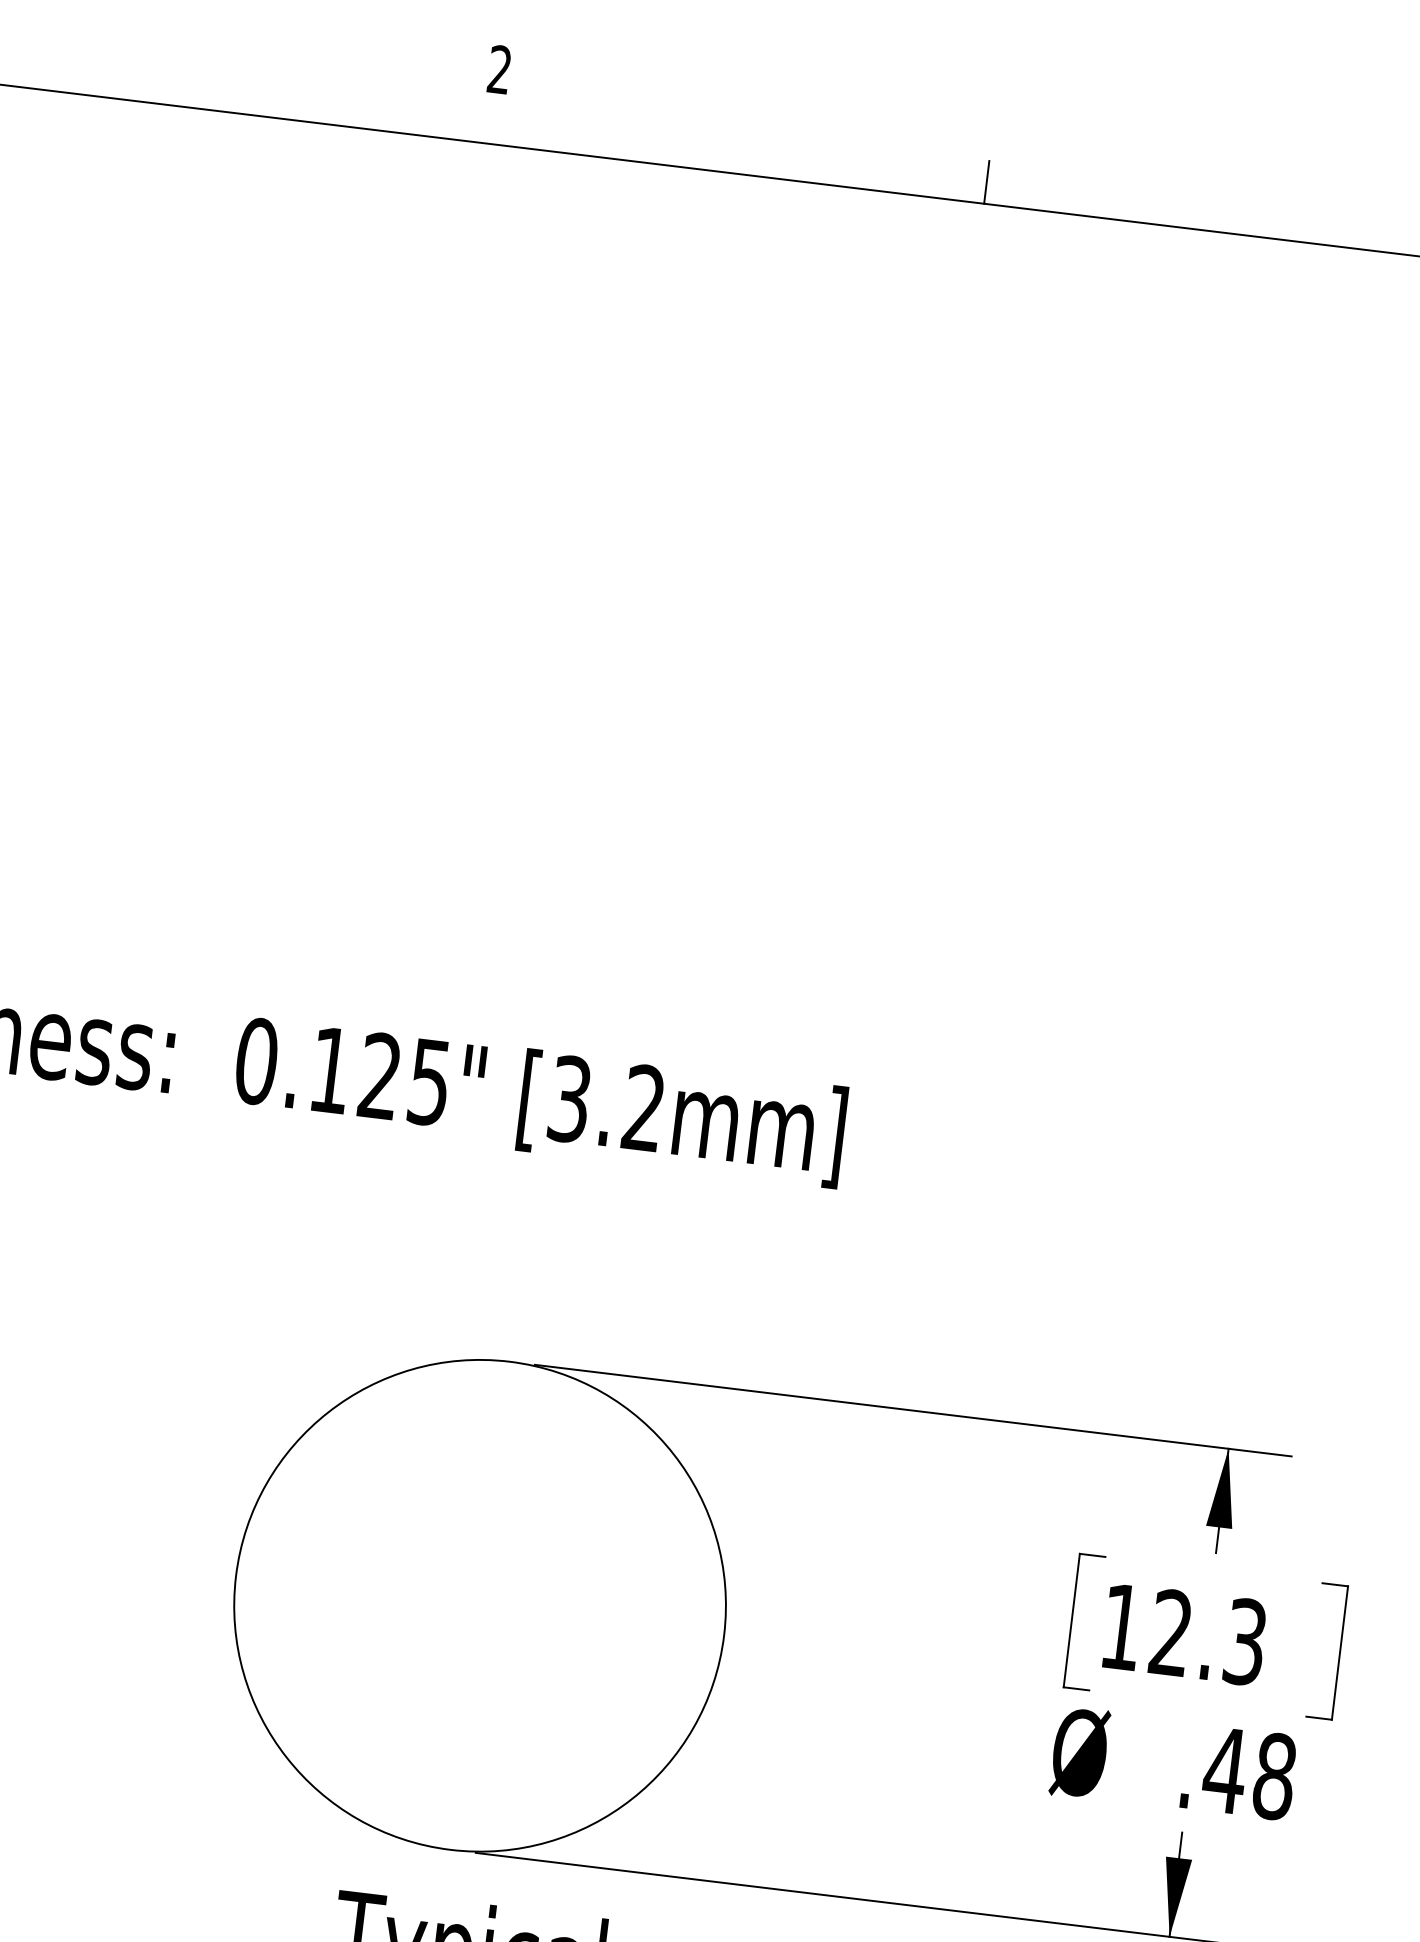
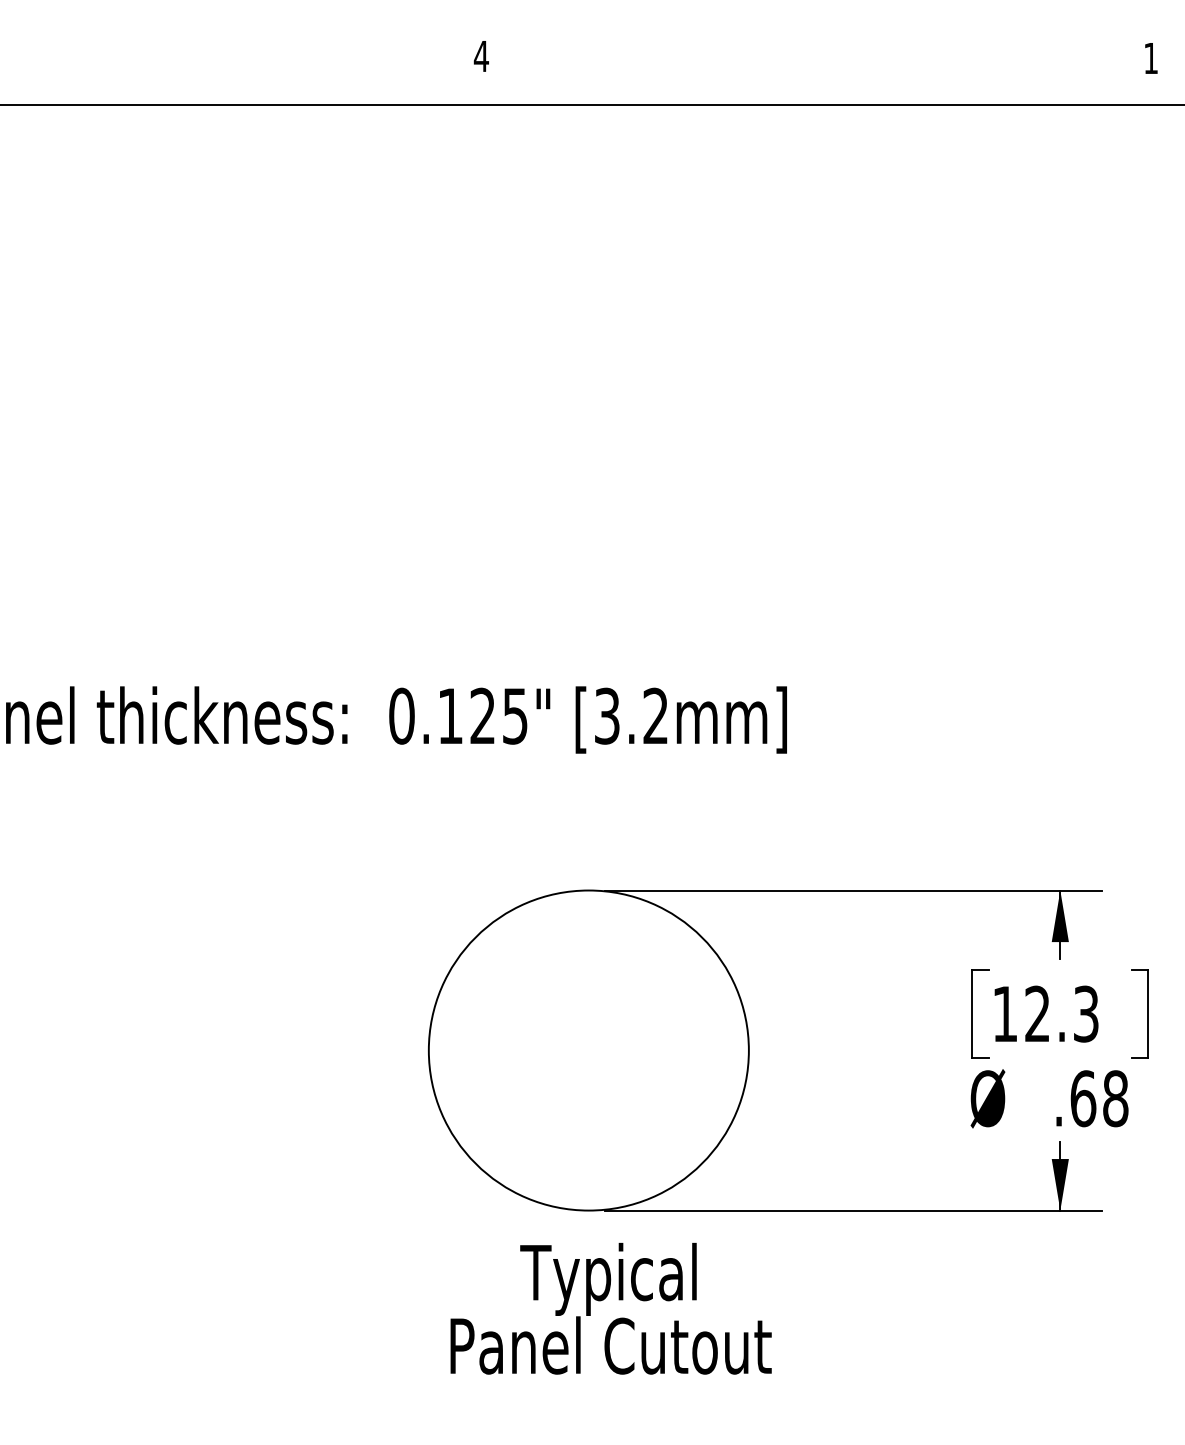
text: (498, 68) -> (480, 55), 2 -> 4
line: (985, 182) -> (804, 91), removed
text: (1224, 1770) -> (1082, 1098), .48 -> .68

